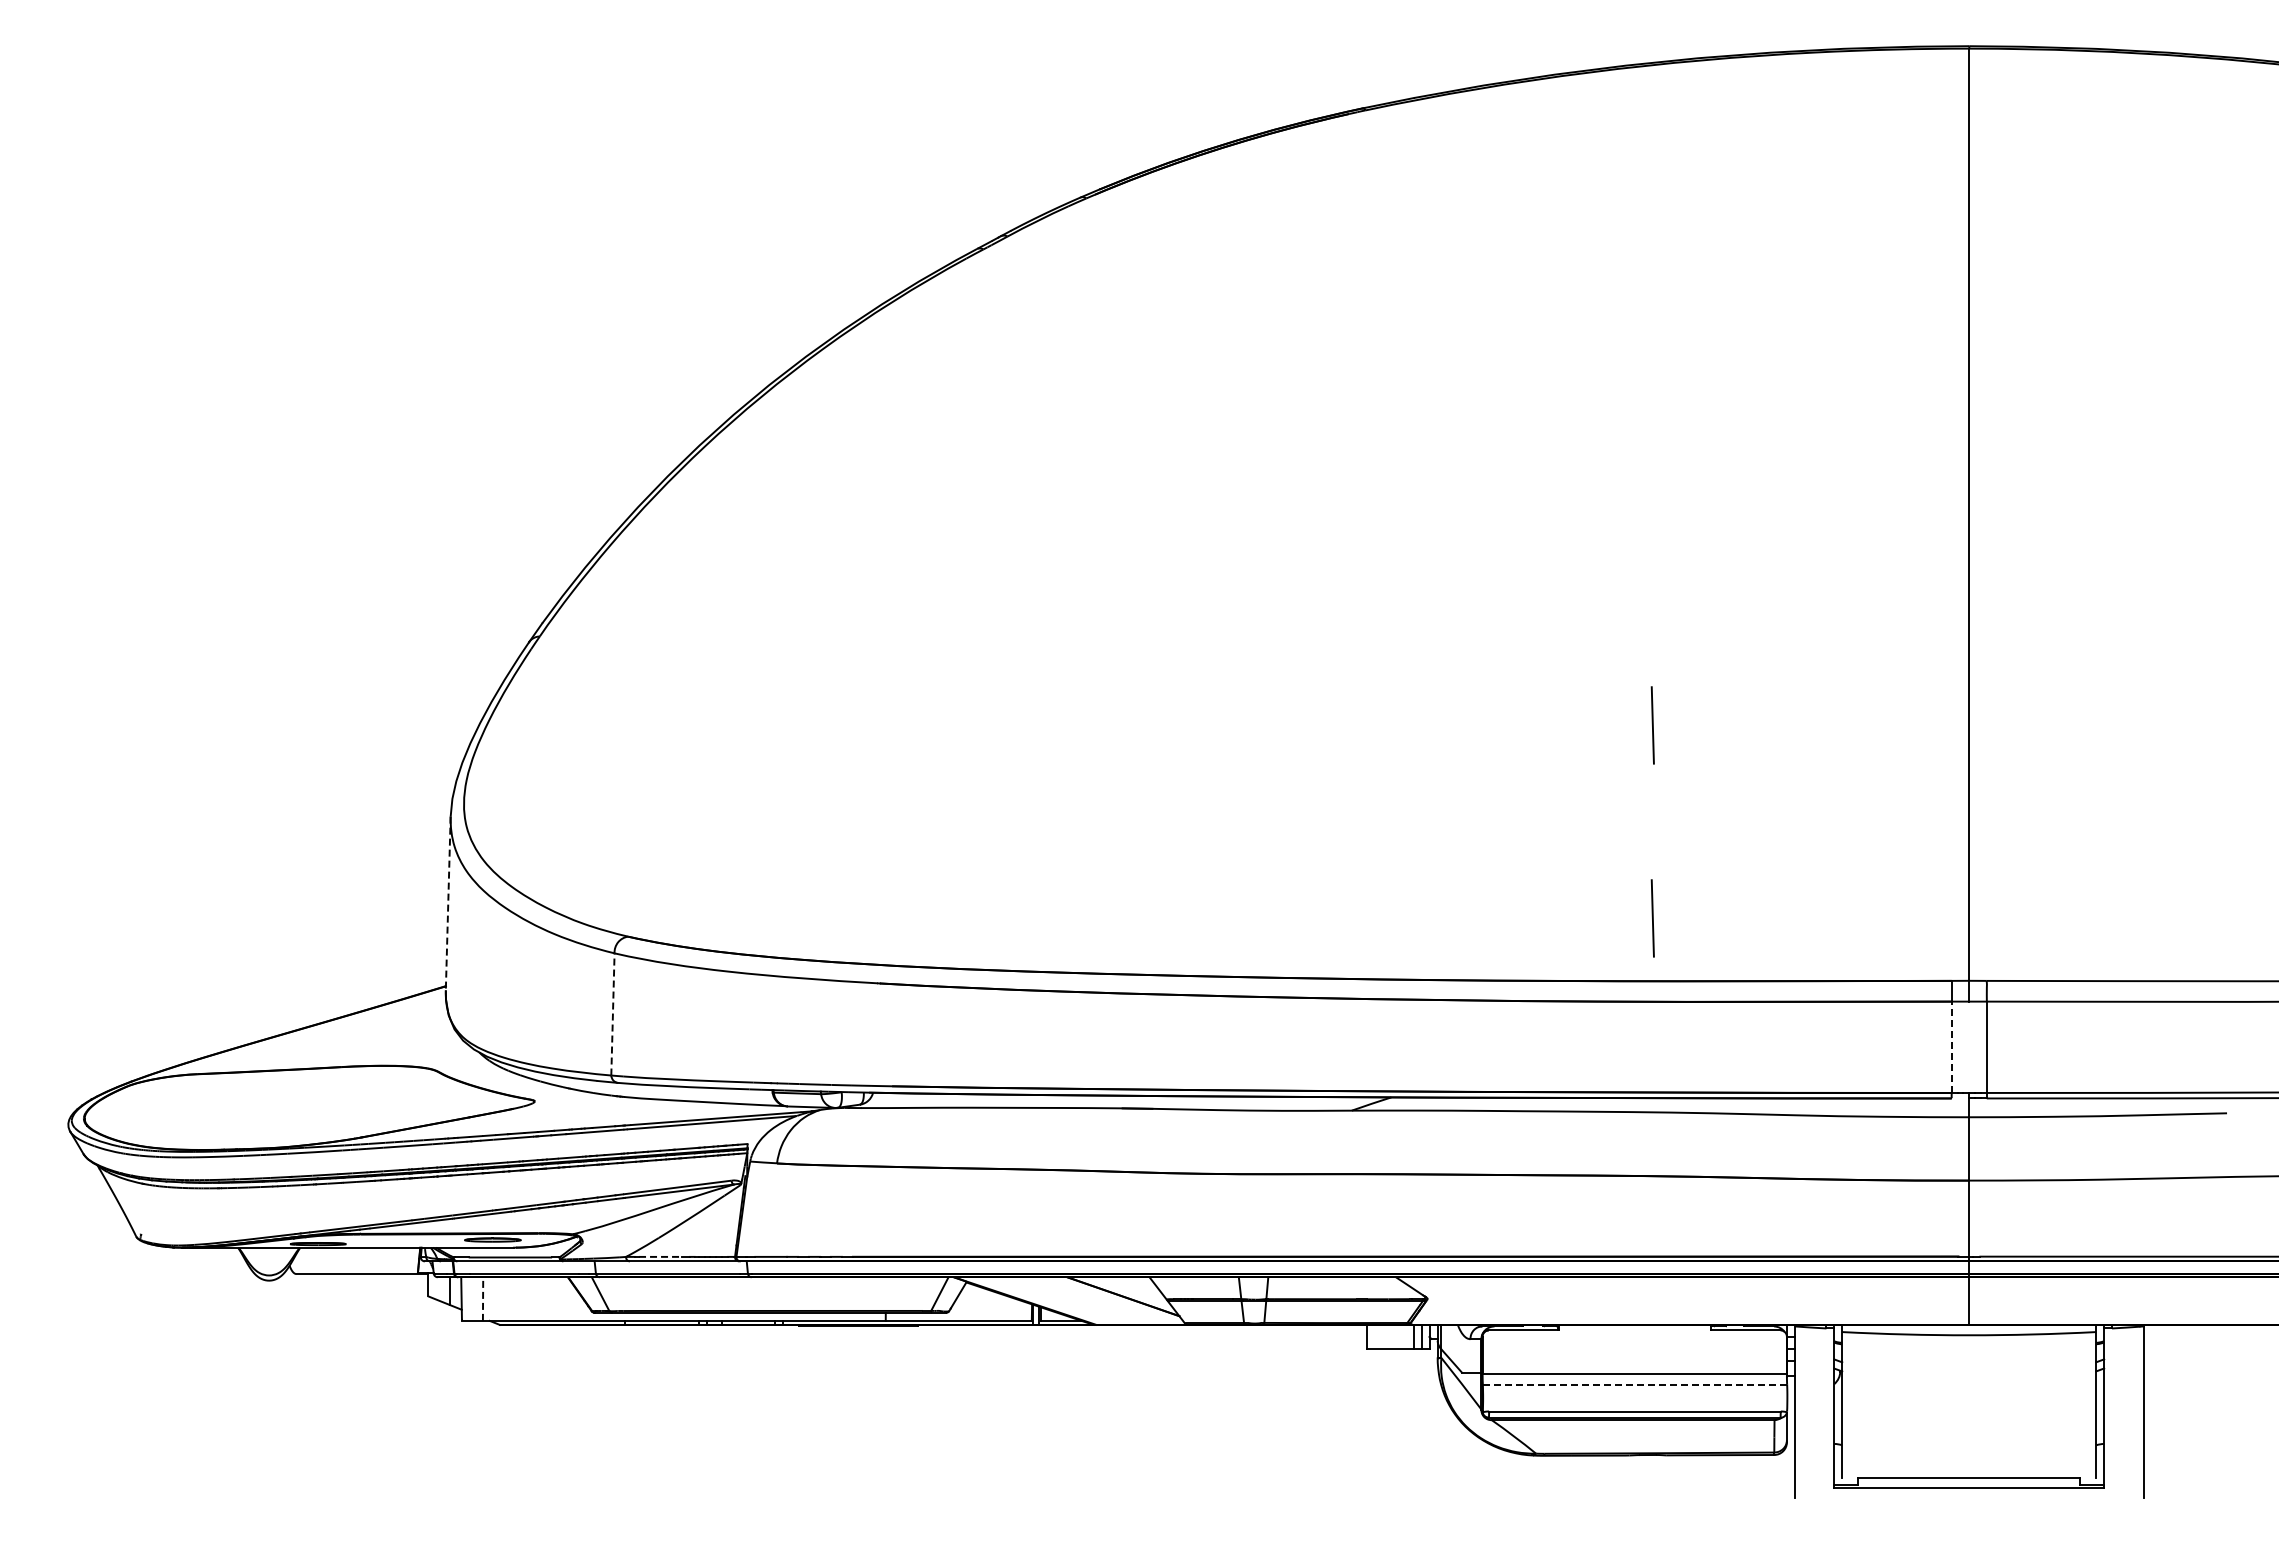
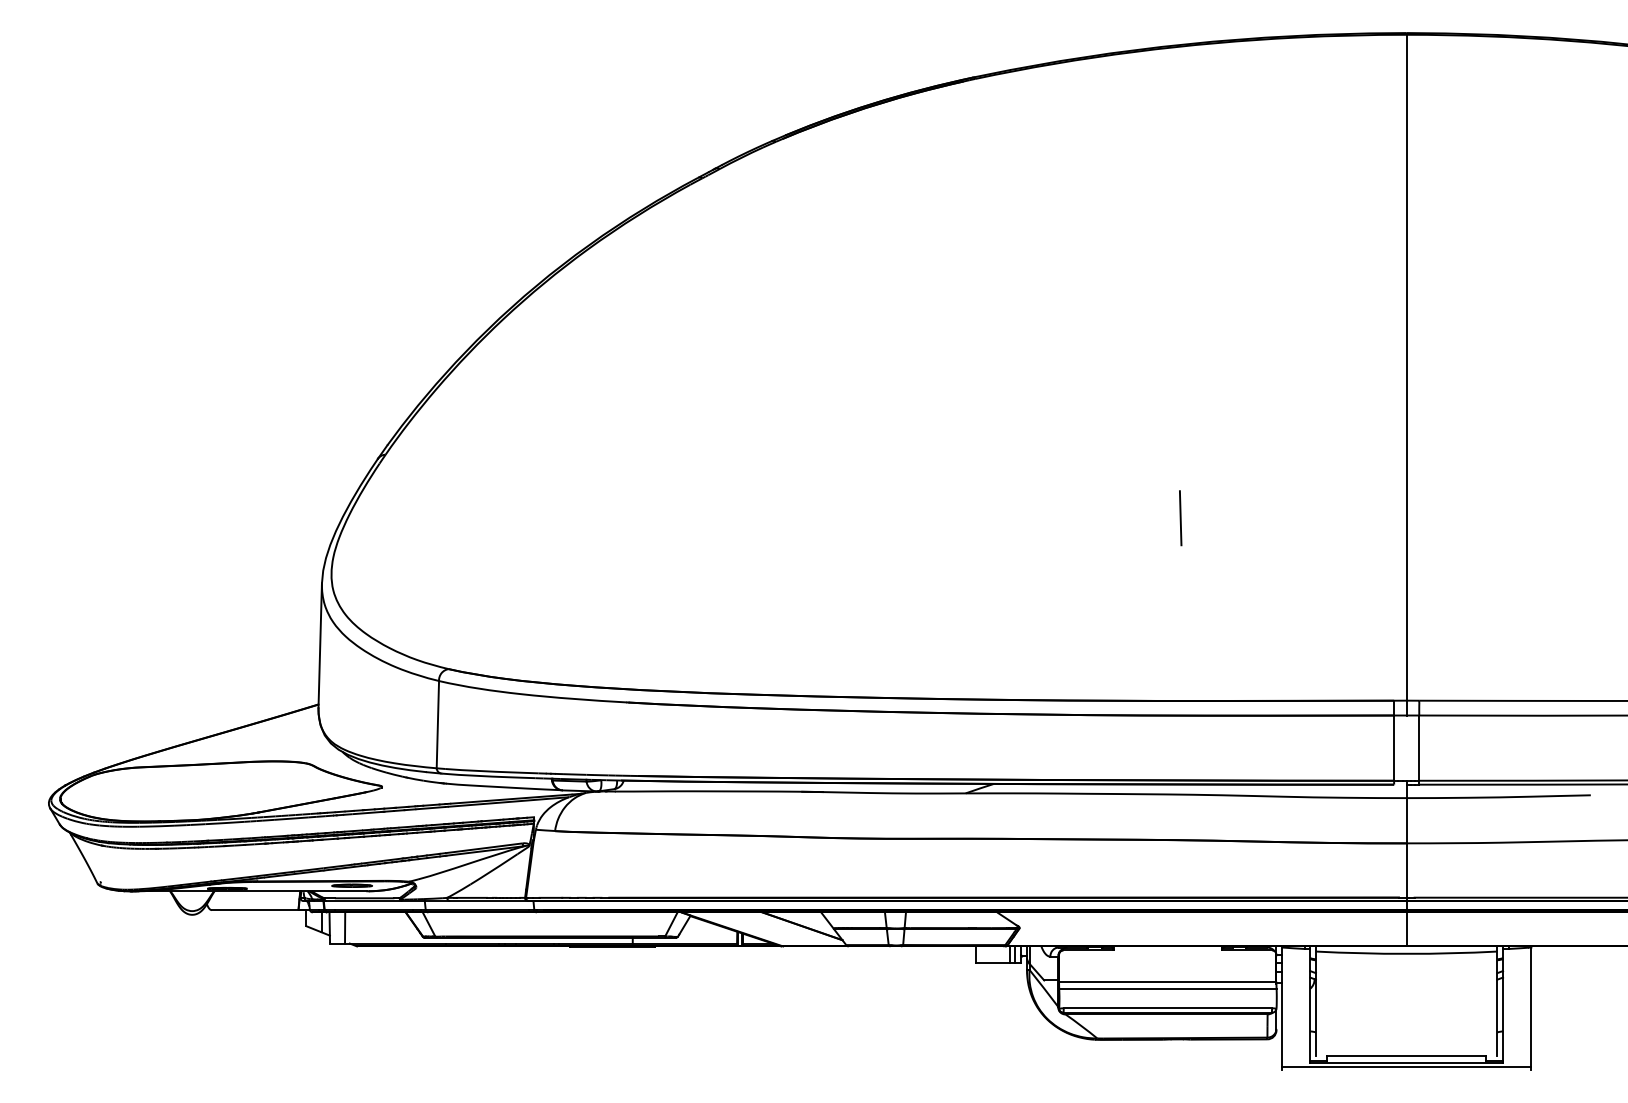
line: (448, 903) -> (320, 645), dashed -> solid
line: (1652, 918) -> (1180, 656), removed
line: (612, 1013) -> (437, 724), dashed -> solid
line: (1951, 1047) -> (1394, 748), dashed -> solid
line: (660, 1256) -> (471, 897), dashed -> solid
line: (483, 1299) -> (345, 928), dashed -> solid
line: (1634, 1384) -> (1167, 989), dashed -> solid
line: (1968, 1494) -> (1406, 1067), added

